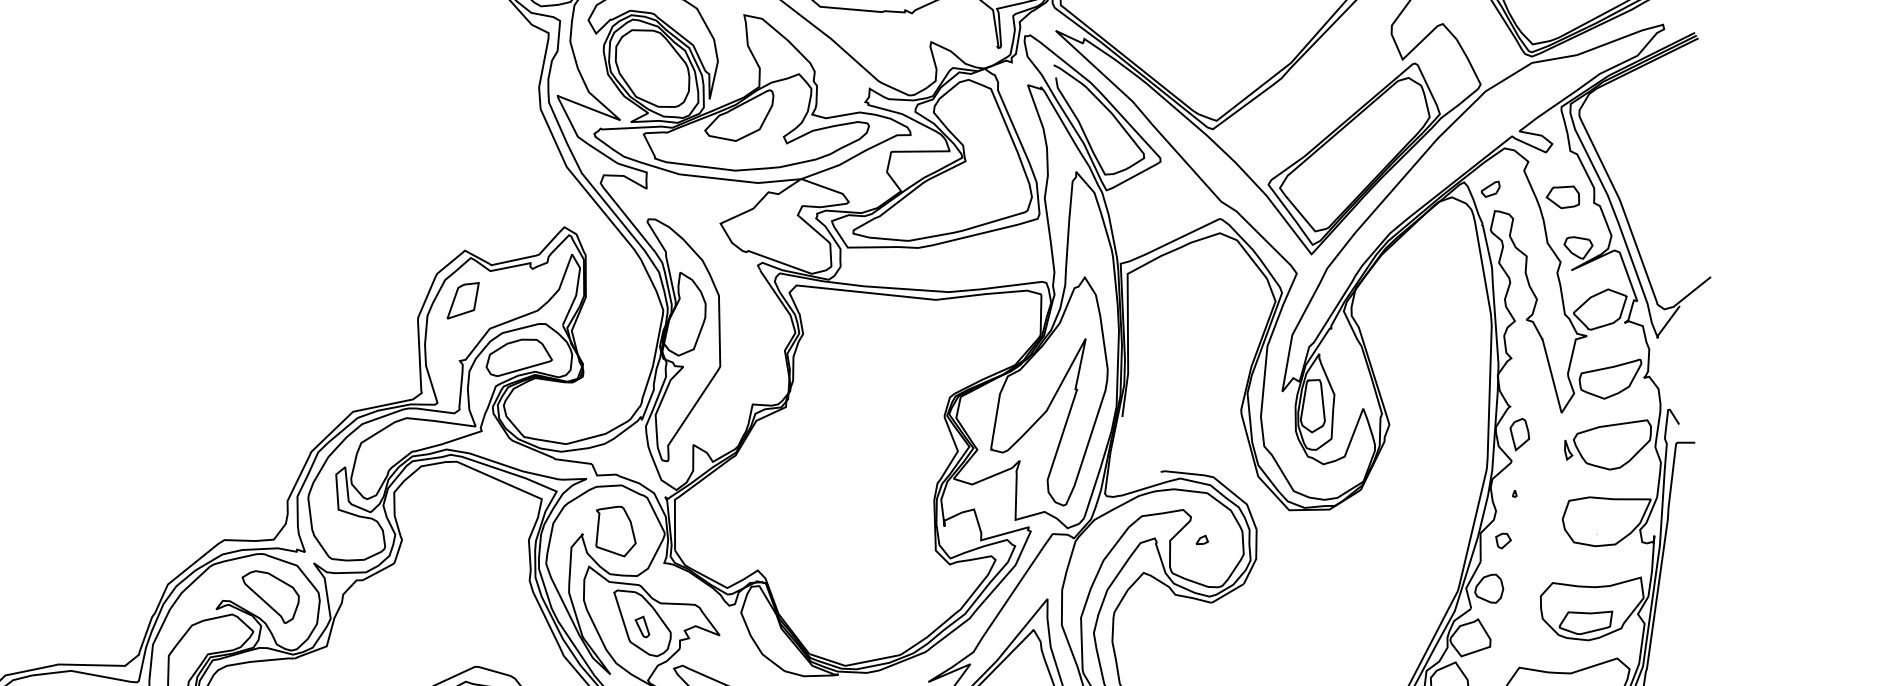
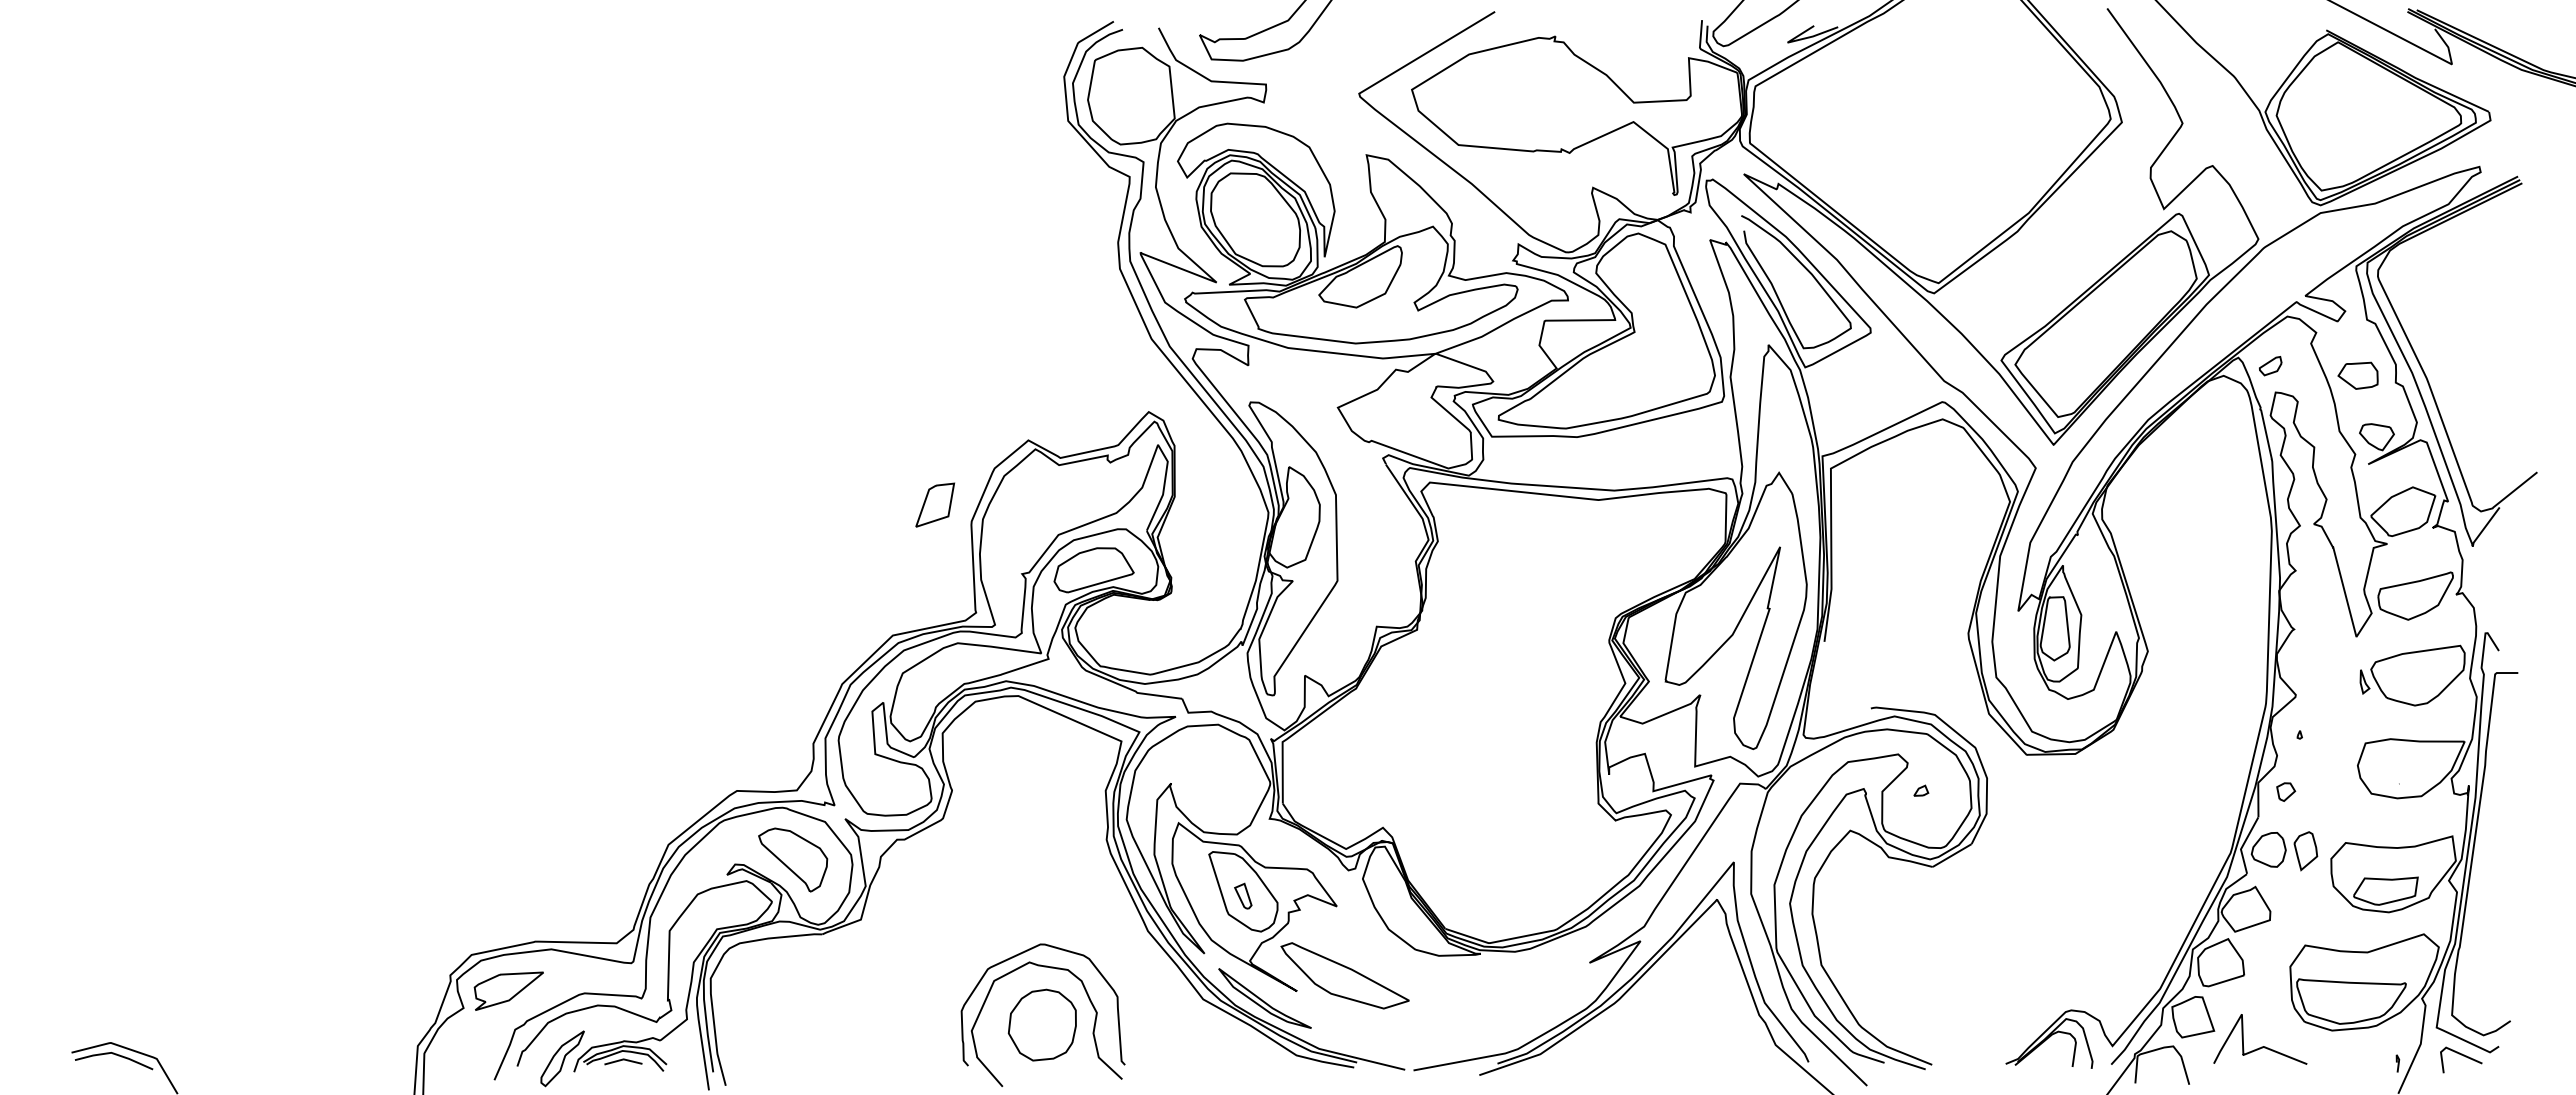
part: (462, 300) -> (934, 504), moved
part: (1519, 434) -> (2305, 851), moved
curve: (631, 528) -> (1229, 776), removed

